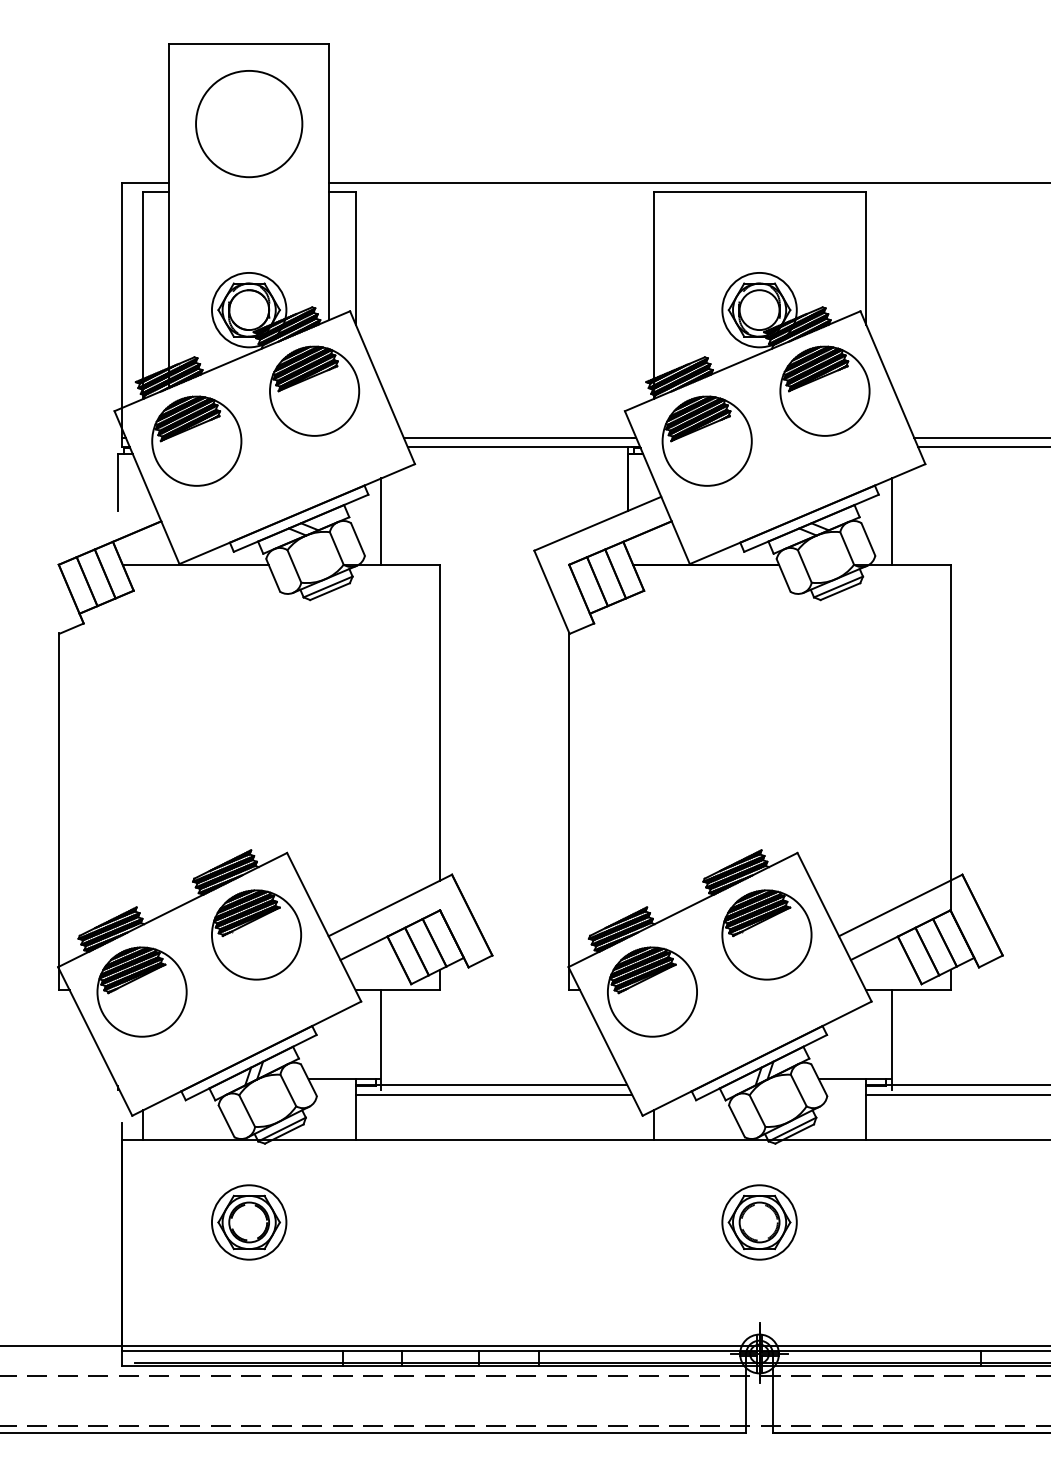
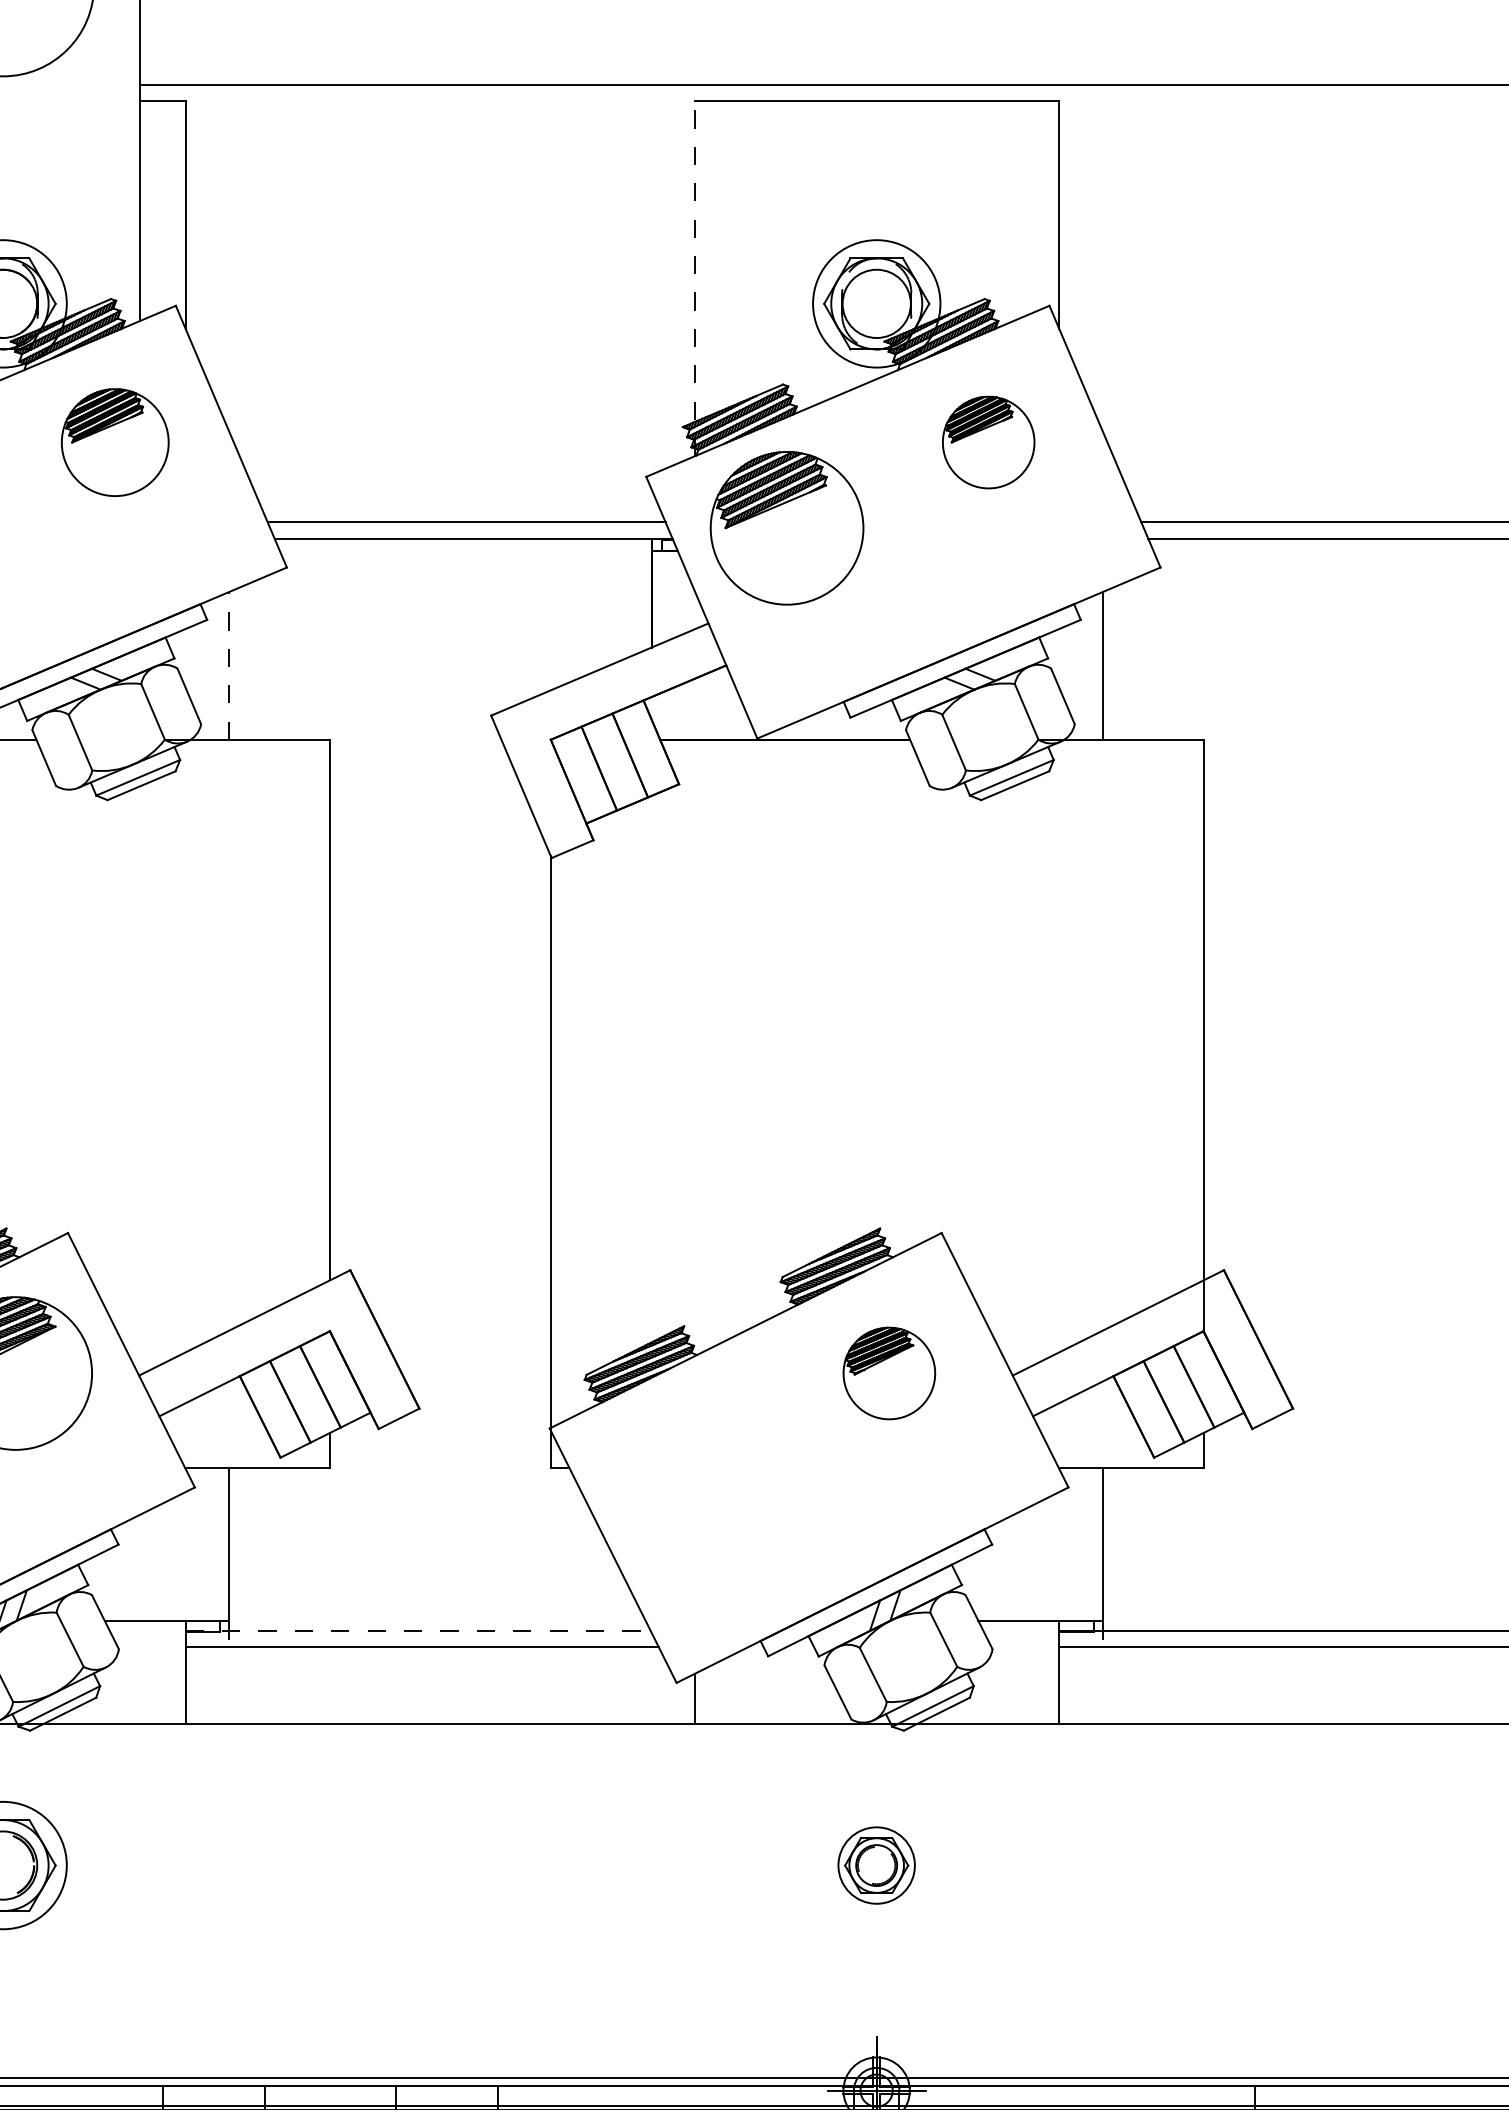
line: (653, 295) -> (695, 278), solid -> dashed
part: (314, 390) -> (114, 441), size x0.7
part: (824, 390) -> (987, 441), size x0.6
line: (381, 521) -> (229, 665), solid -> dashed
part: (766, 934) -> (888, 1372), size x0.6
part: (652, 991) -> (693, 1470), removed
line: (491, 1085) -> (417, 1631), solid -> dashed
part: (759, 1222) -> (876, 1865), size x0.6

